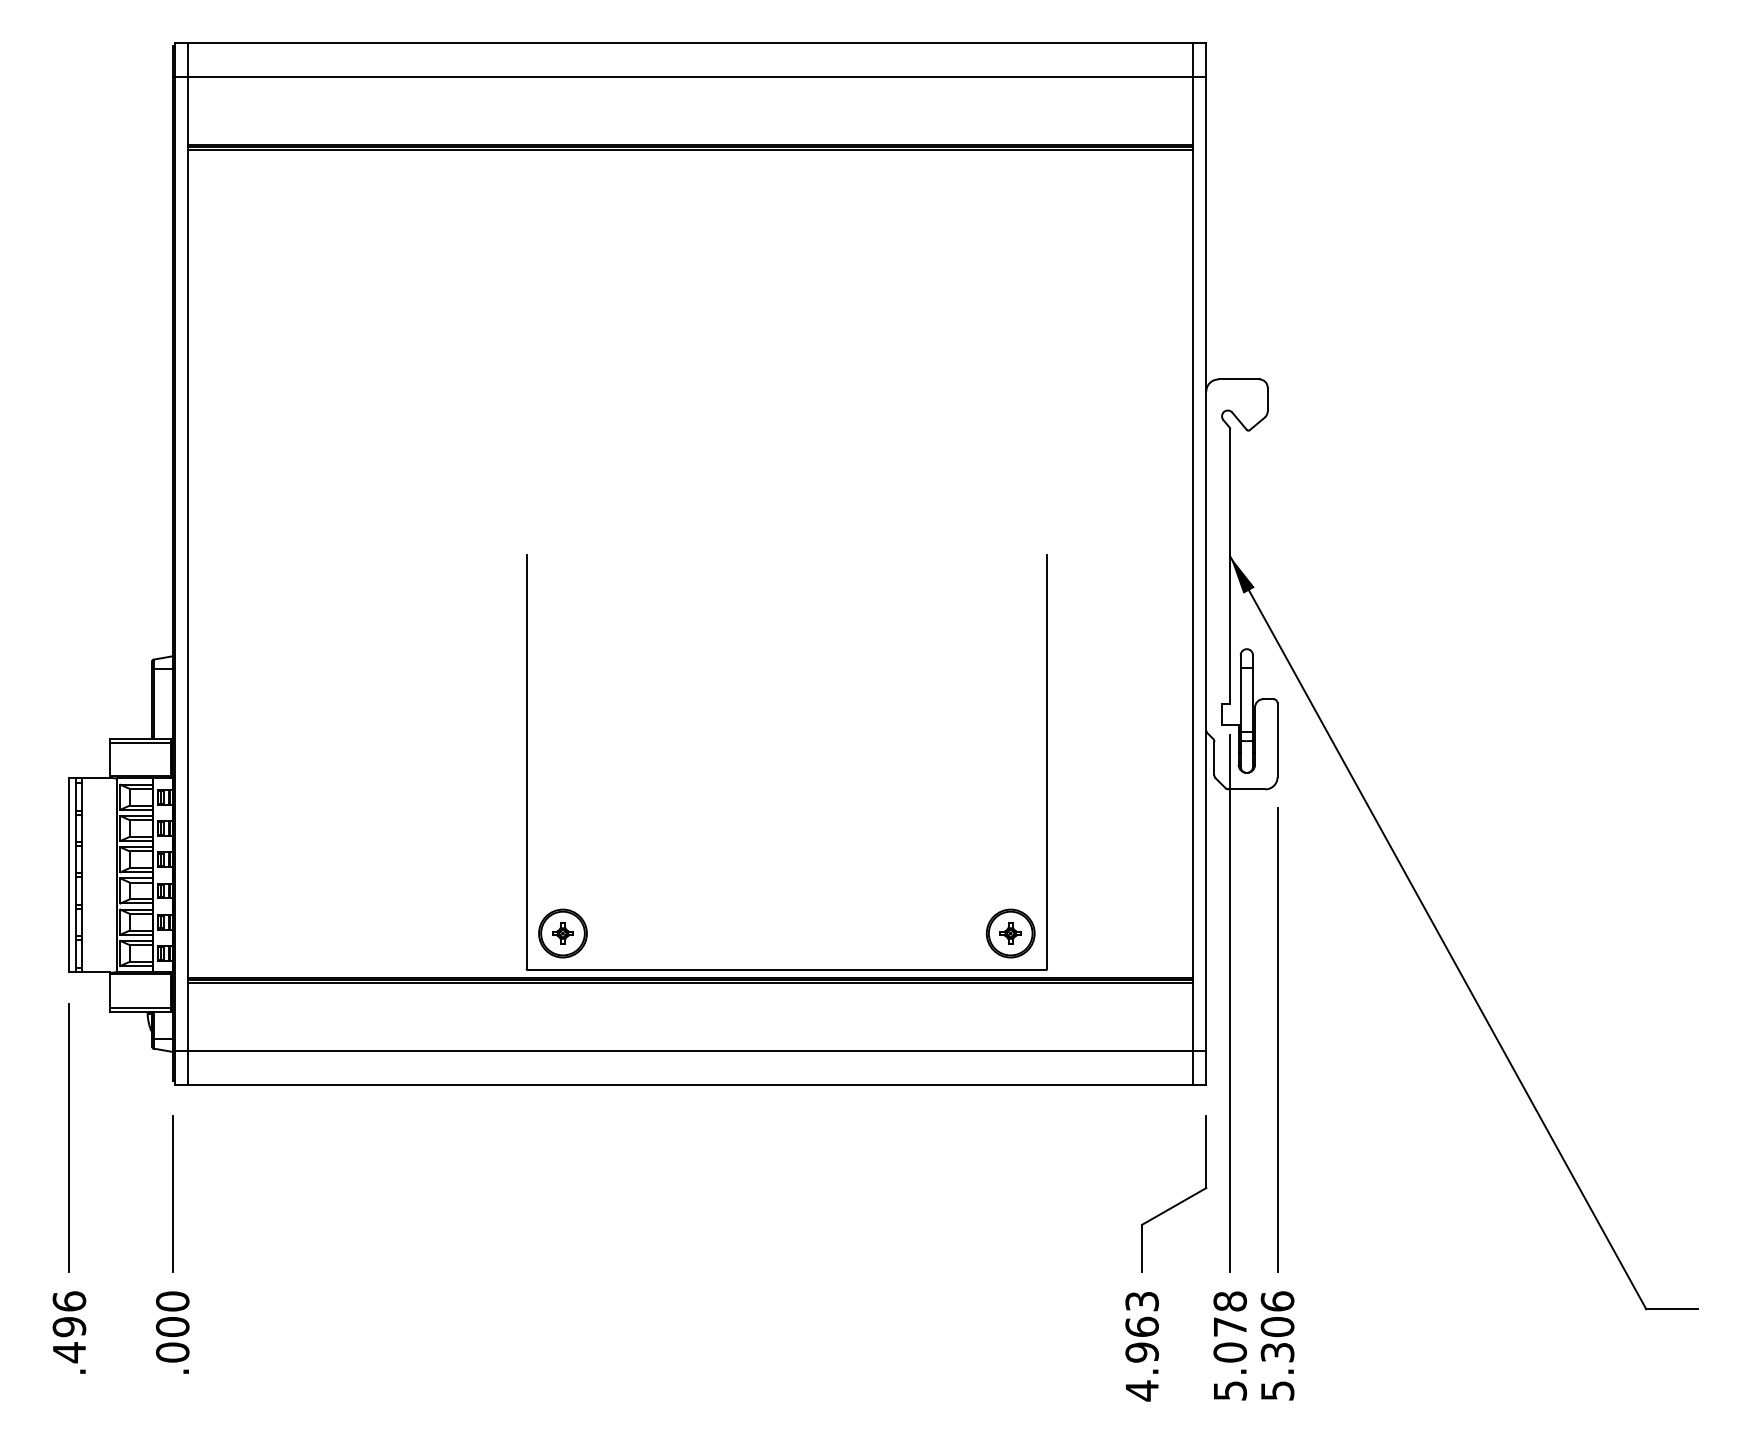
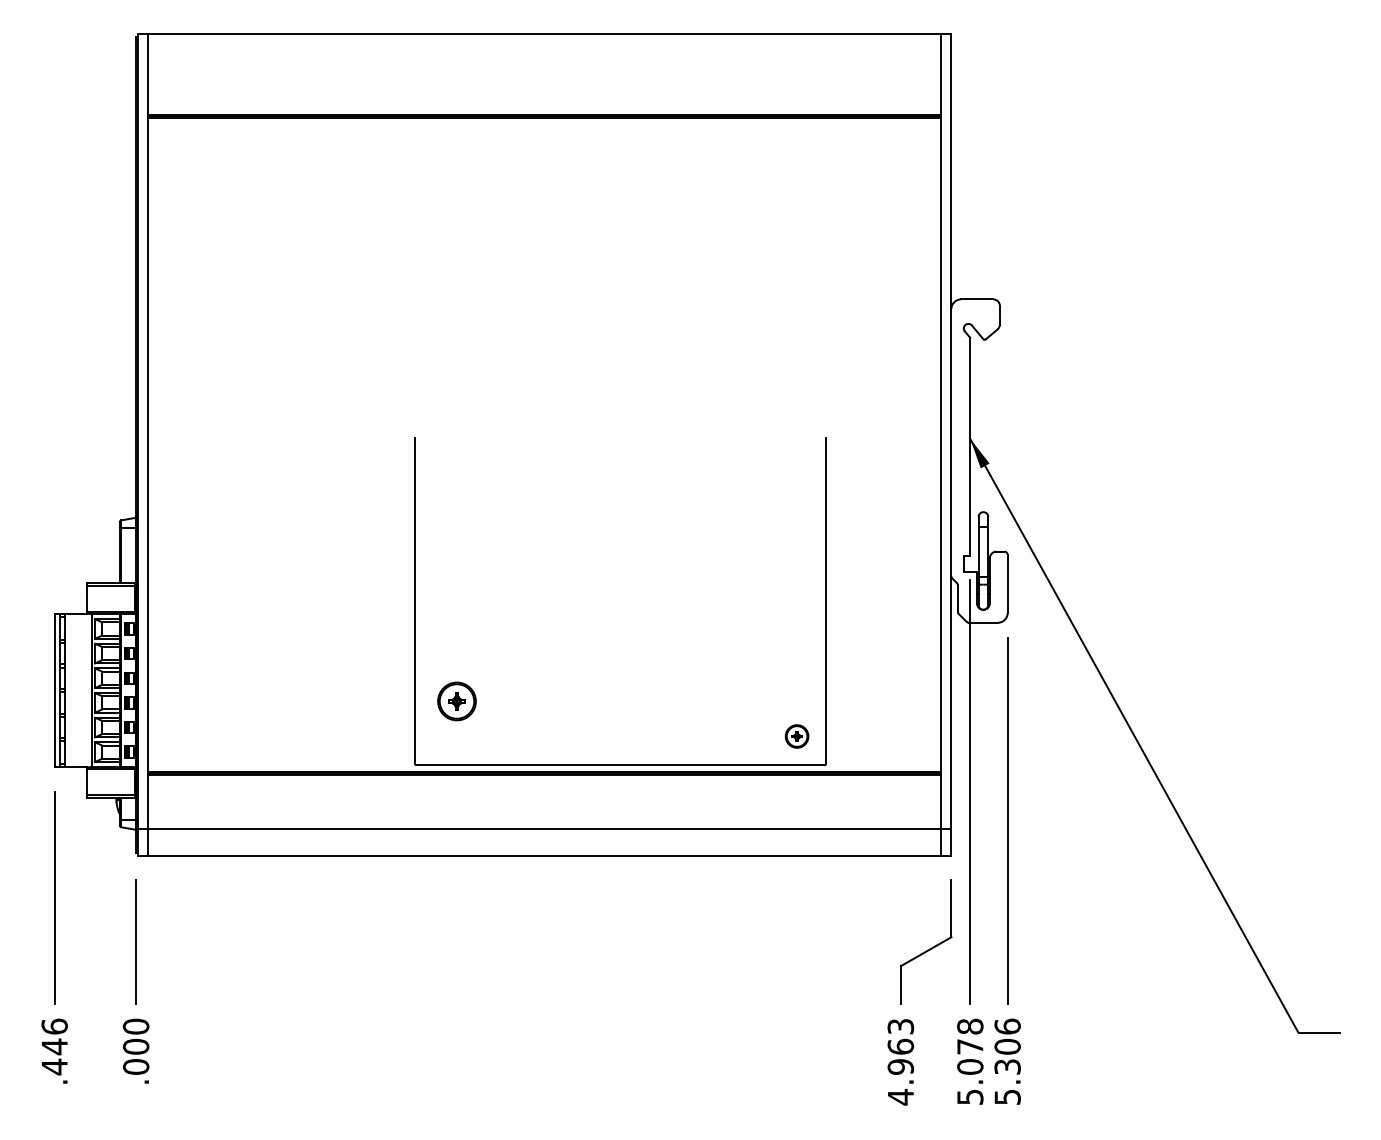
line: (689, 76) -> (543, 60), removed
part: (562, 933) -> (456, 701), moved
part: (1009, 933) -> (796, 736), size x0.6
text: (69, 1326) -> (54, 1046), .496 -> .446

